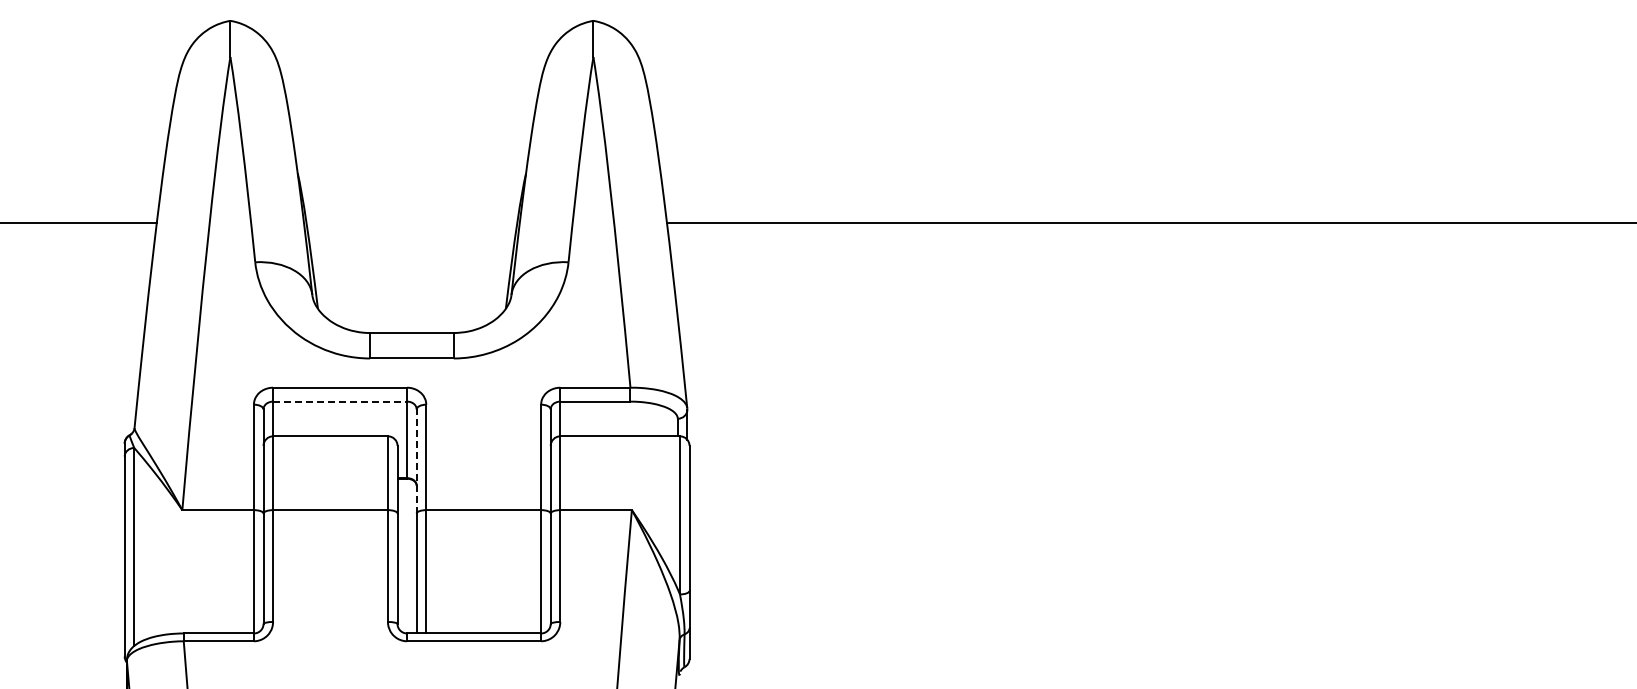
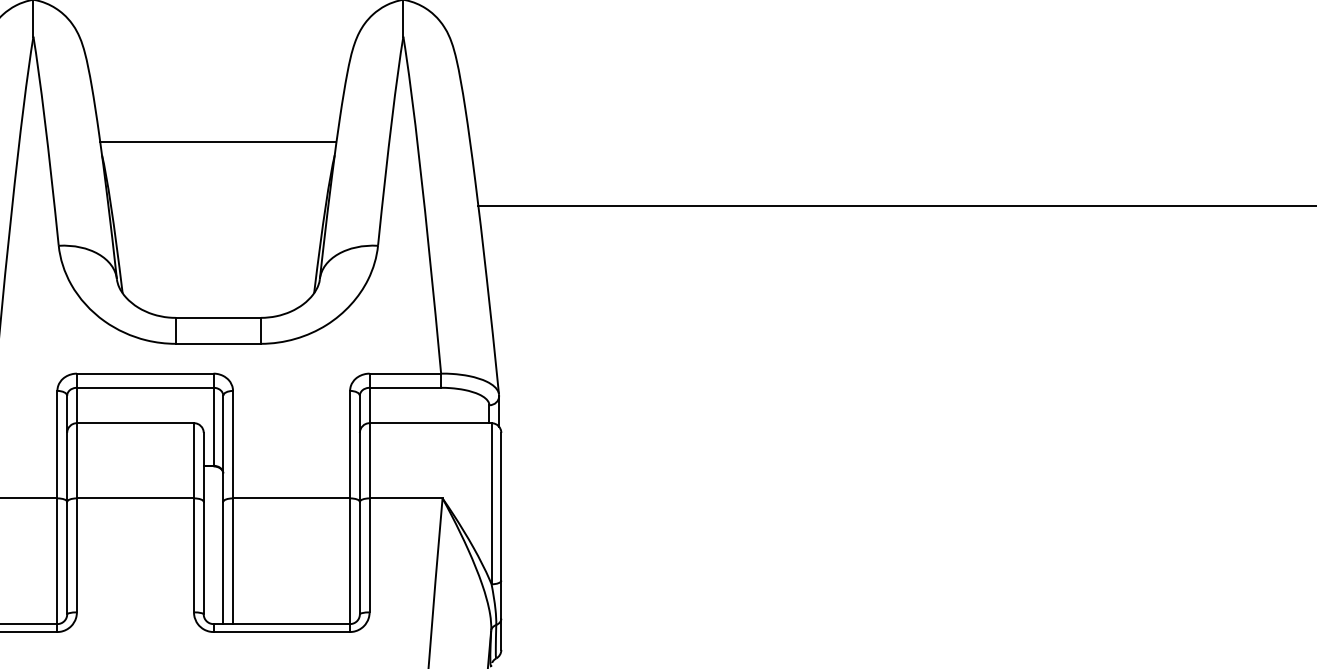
line: (411, 160) -> (217, 142), added
line: (340, 401) -> (145, 387), dashed -> solid
line: (416, 461) -> (223, 448), dashed -> solid

